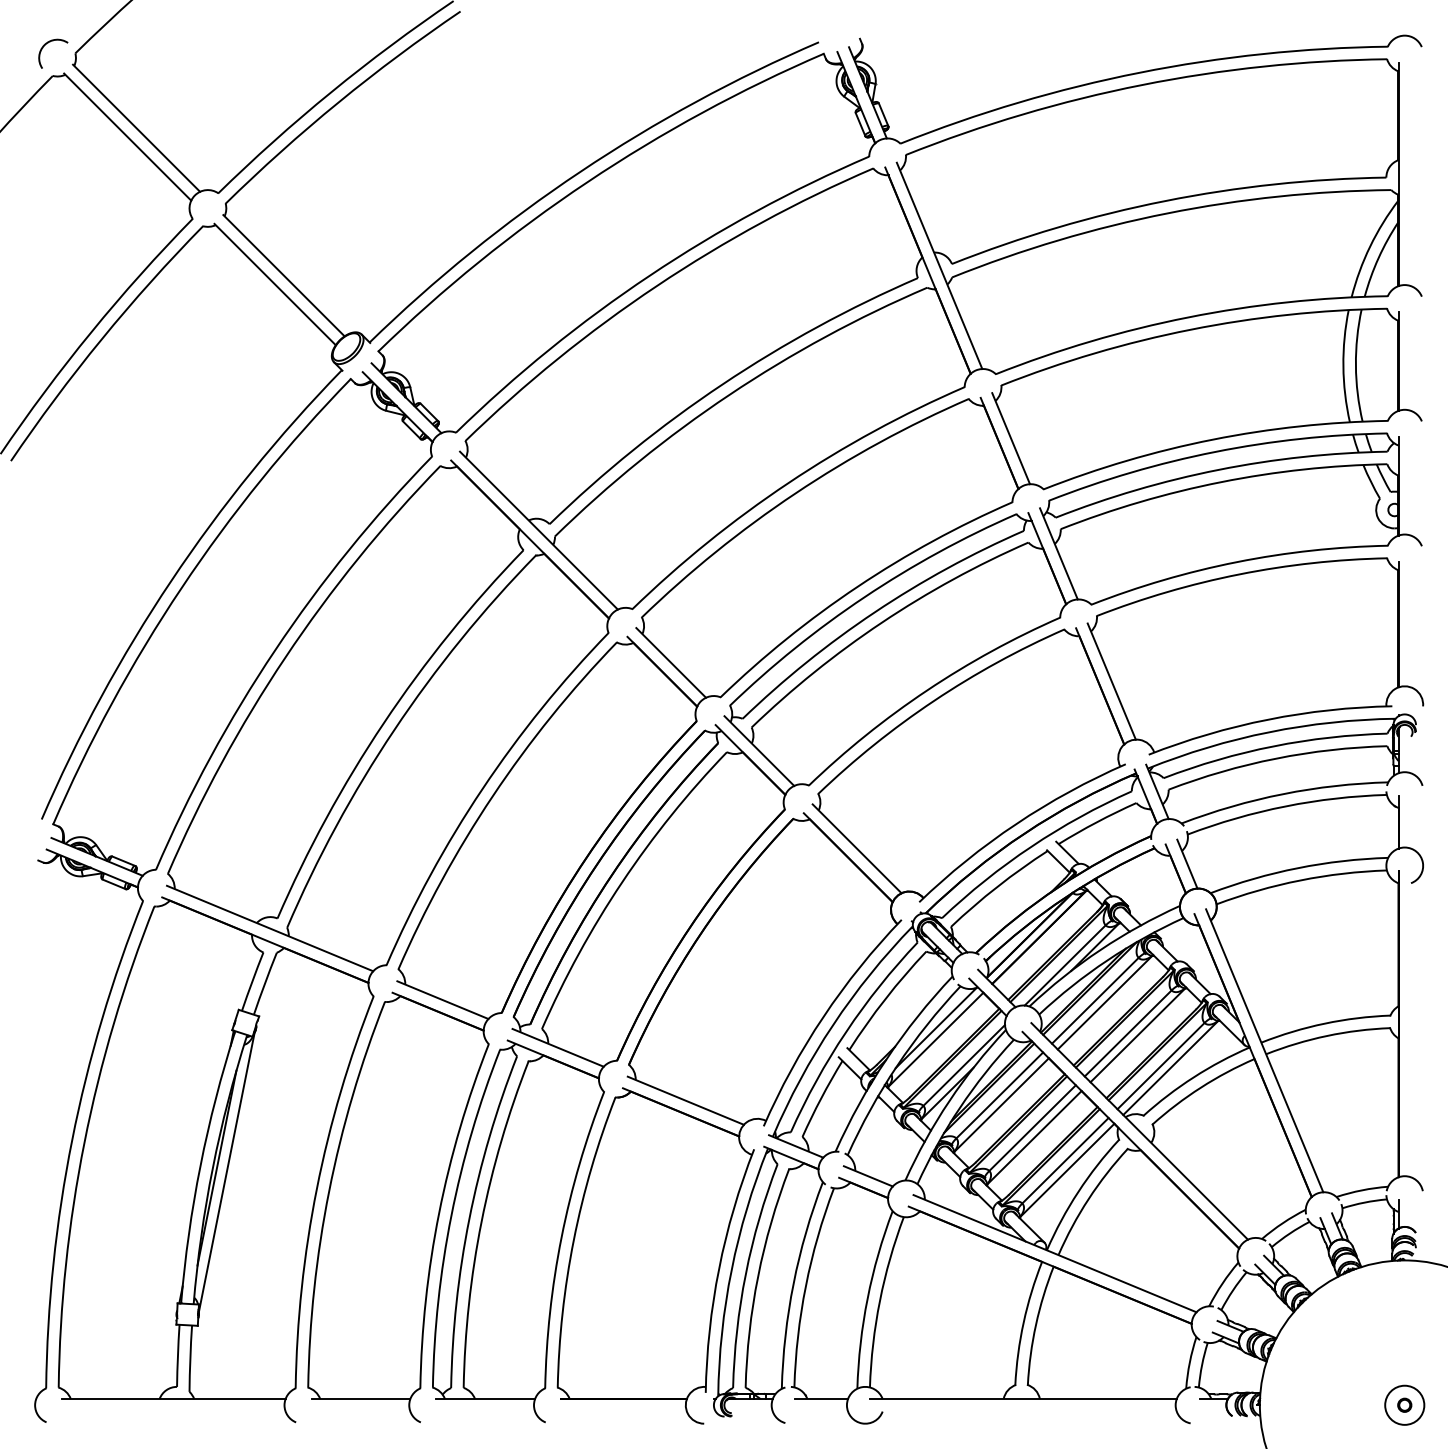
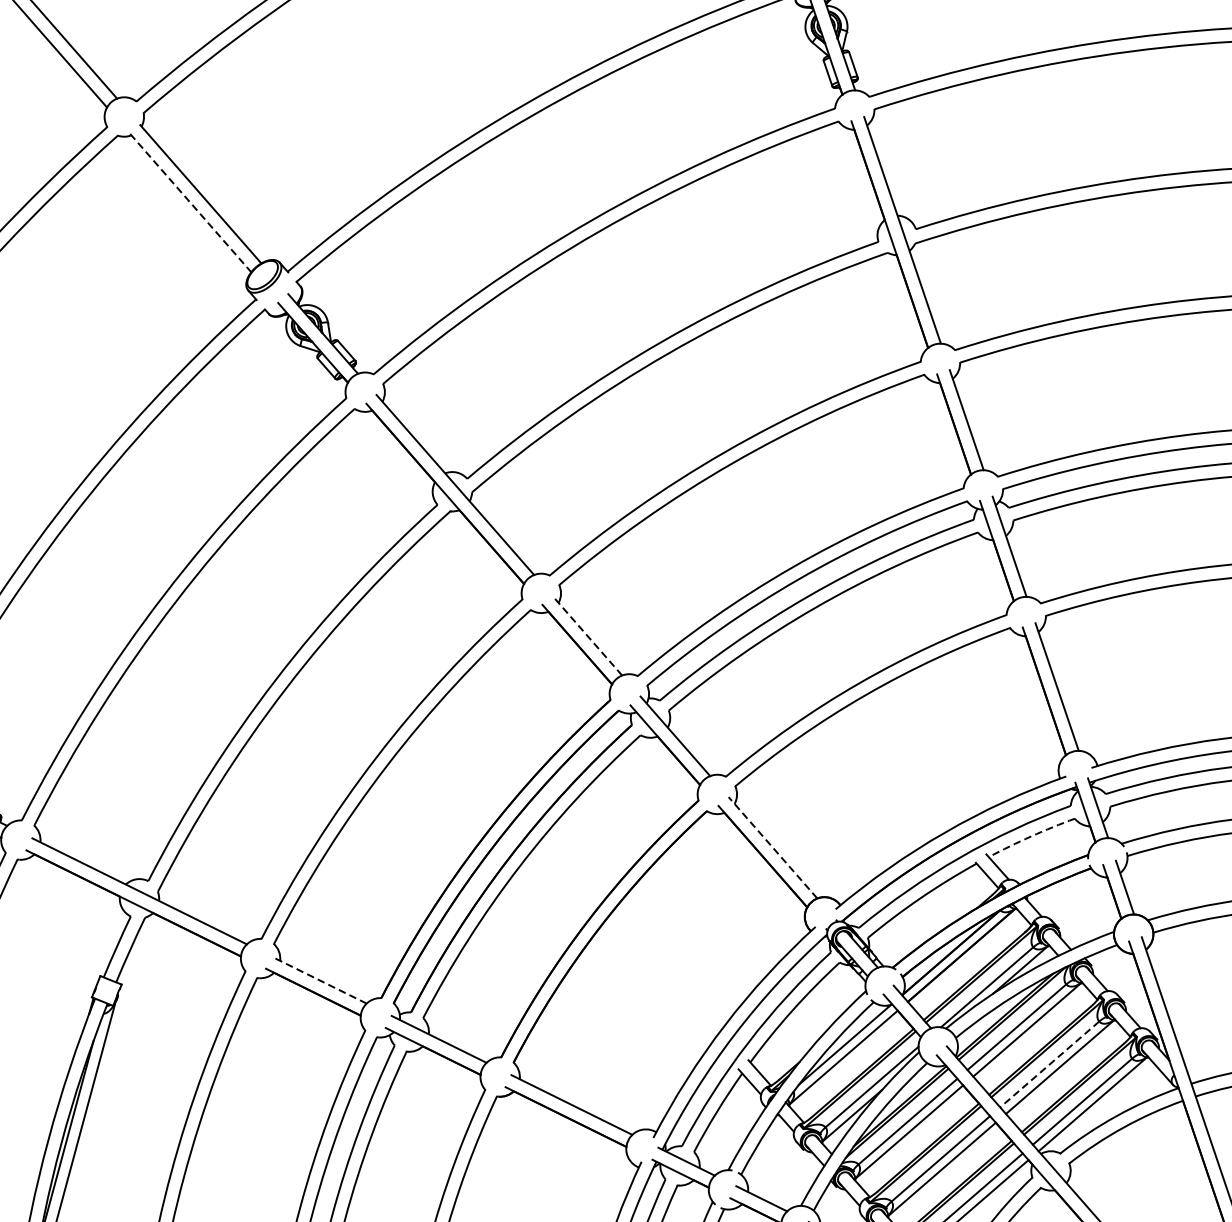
line: (275, 284) -> (191, 203), solid -> dashed
line: (670, 662) -> (586, 635), solid -> dashed
arc: (1096, 822) -> (1030, 836), solid -> dashed
line: (857, 848) -> (773, 847), solid -> dashed
line: (442, 999) -> (318, 979), solid -> dashed
line: (1127, 1033) -> (1048, 1064), solid -> dashed

